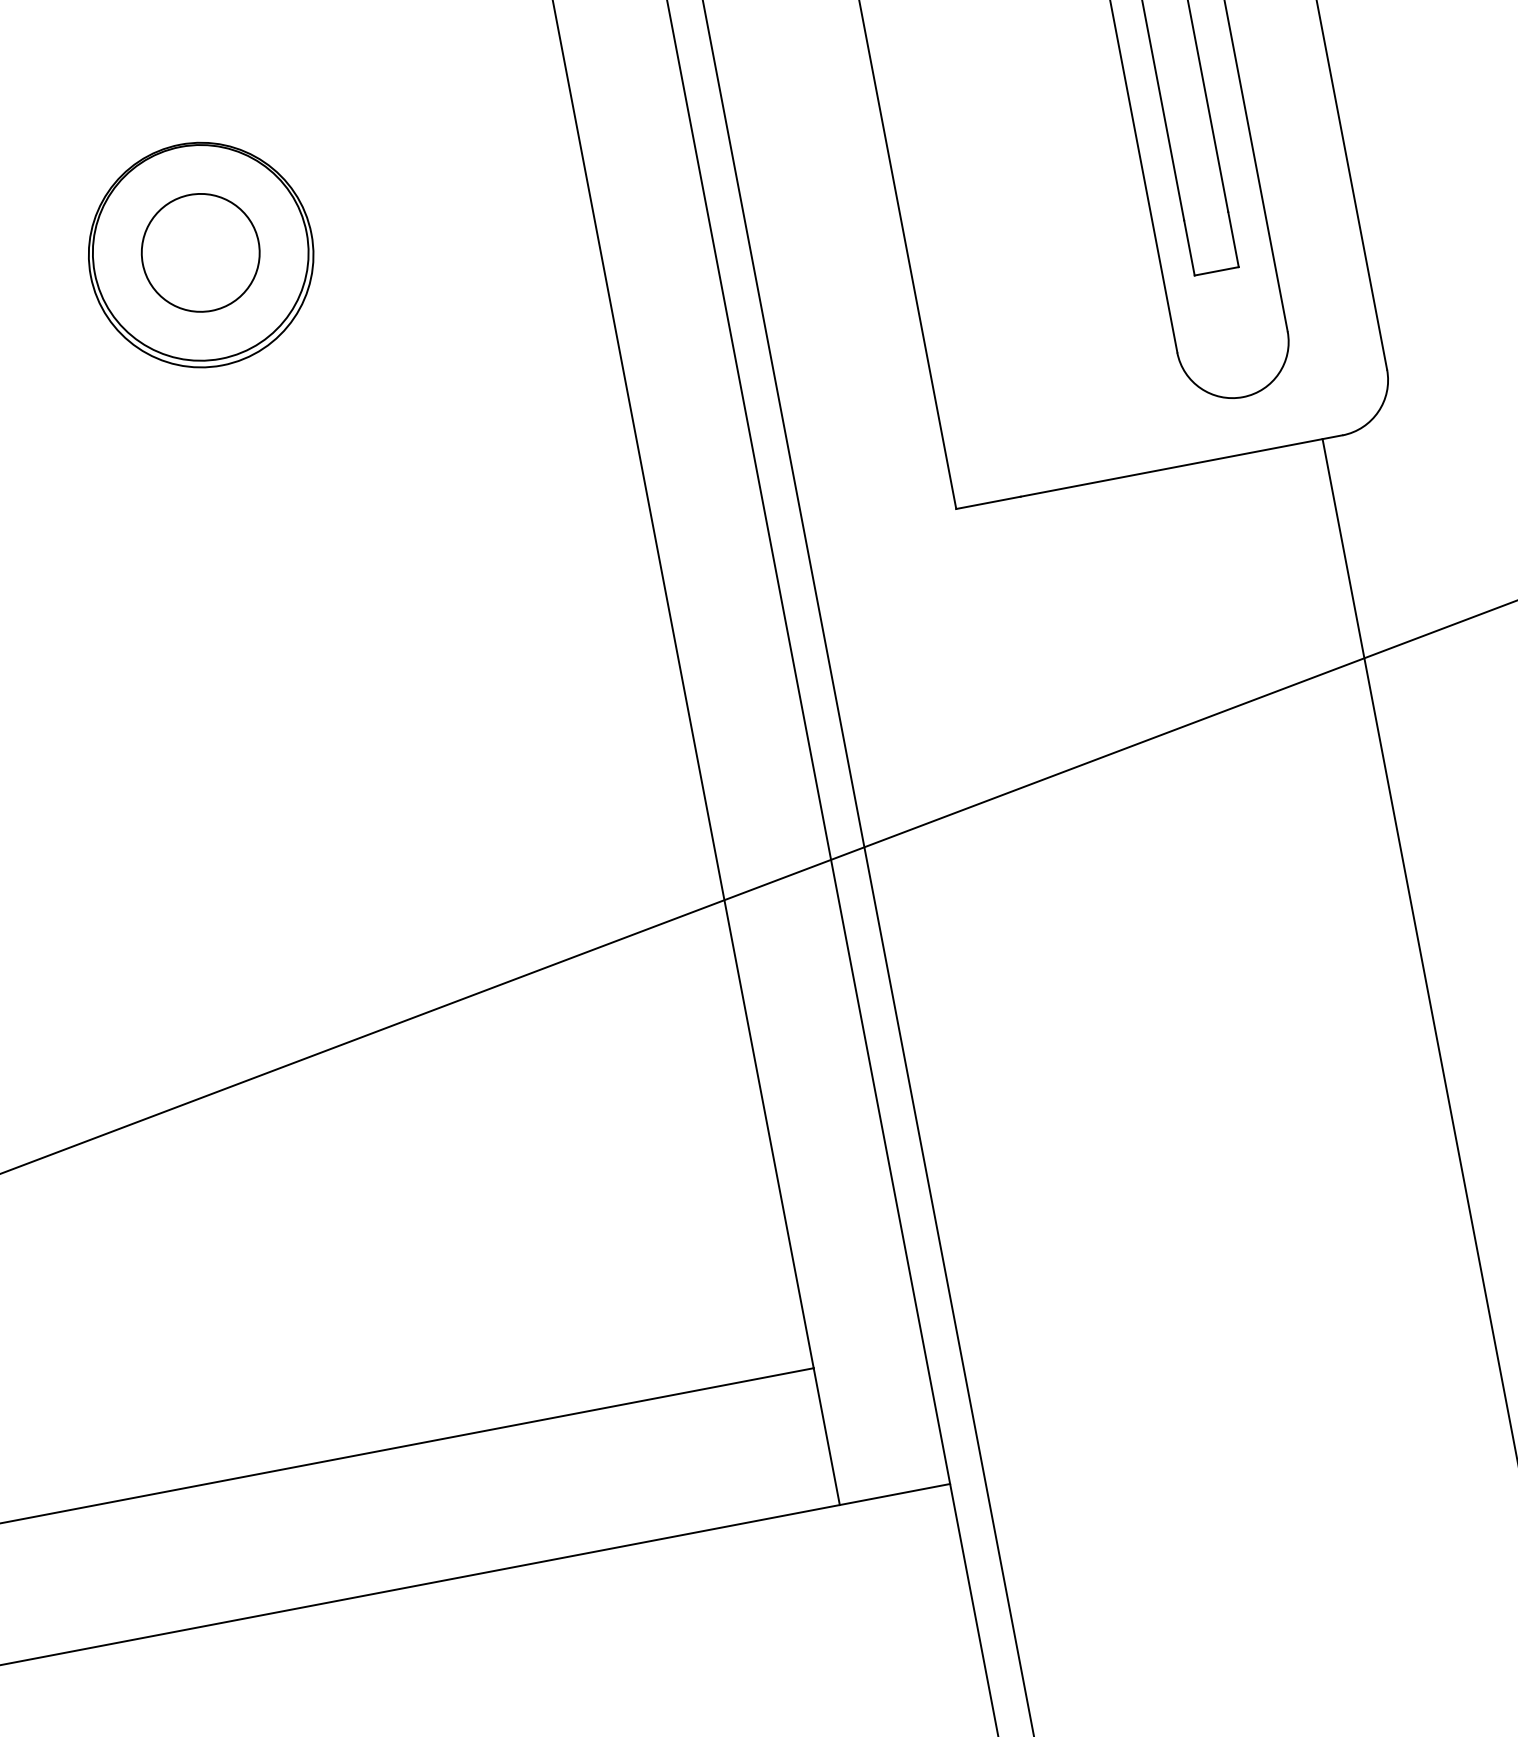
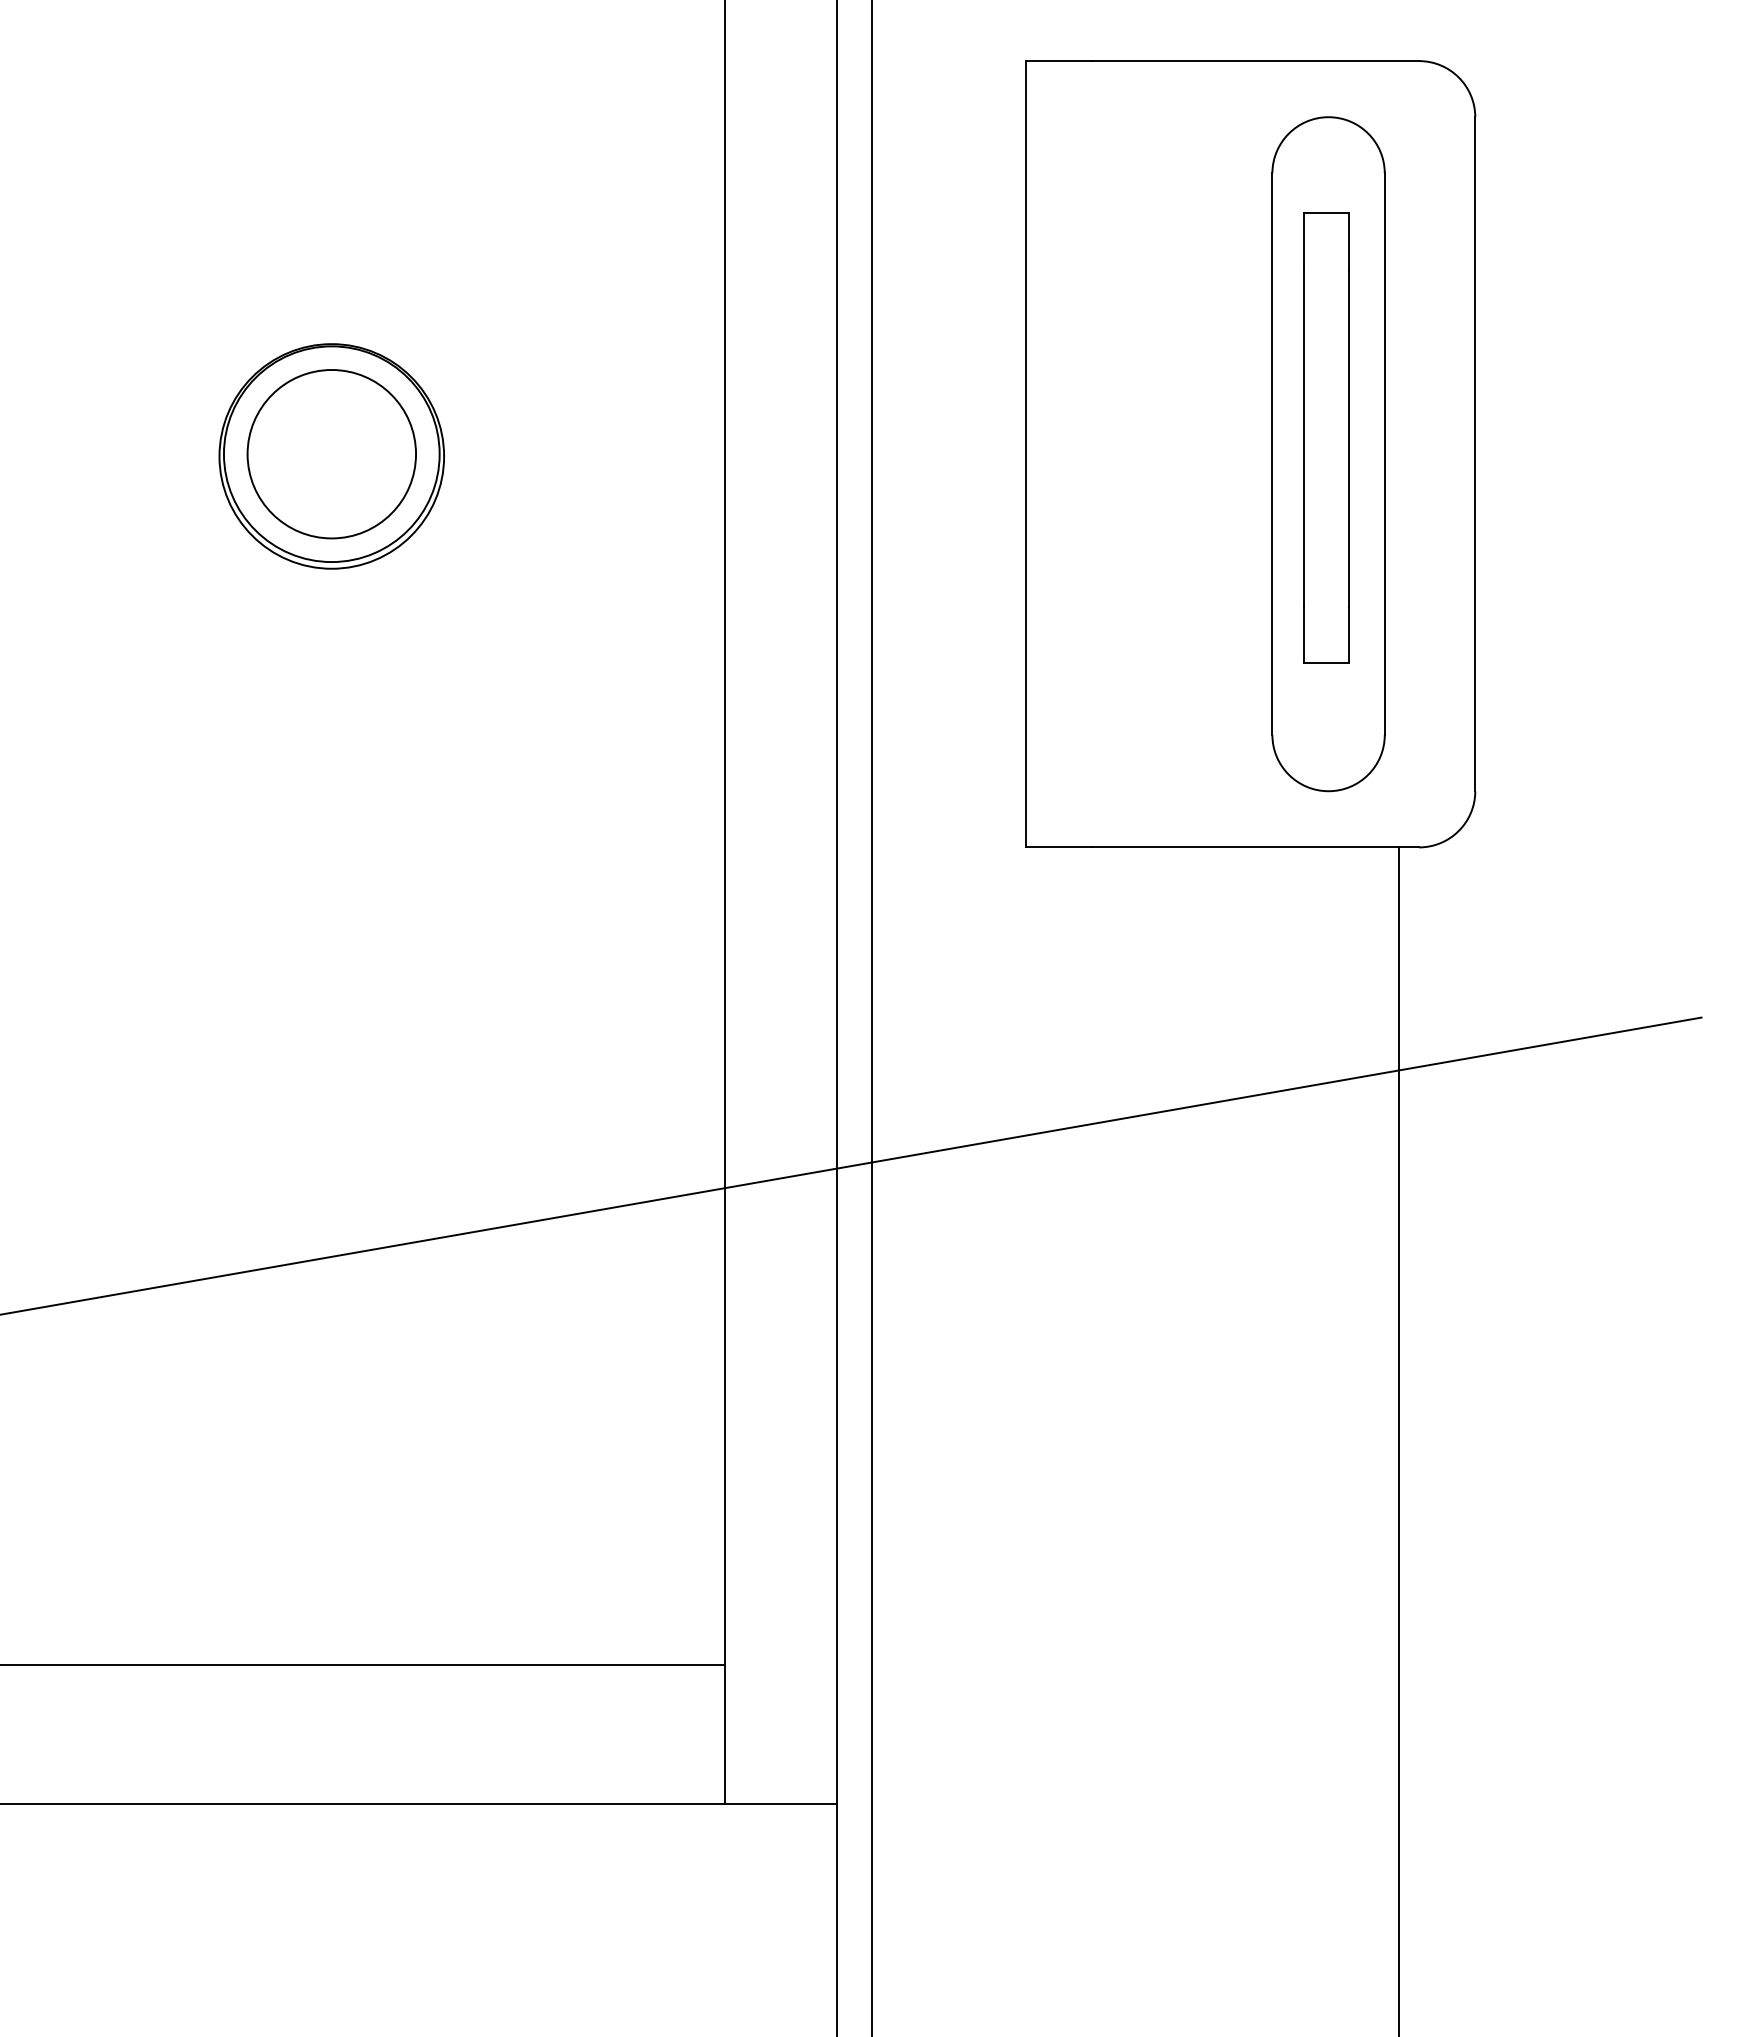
circle: (200, 253) -> (331, 454), size x1.43

